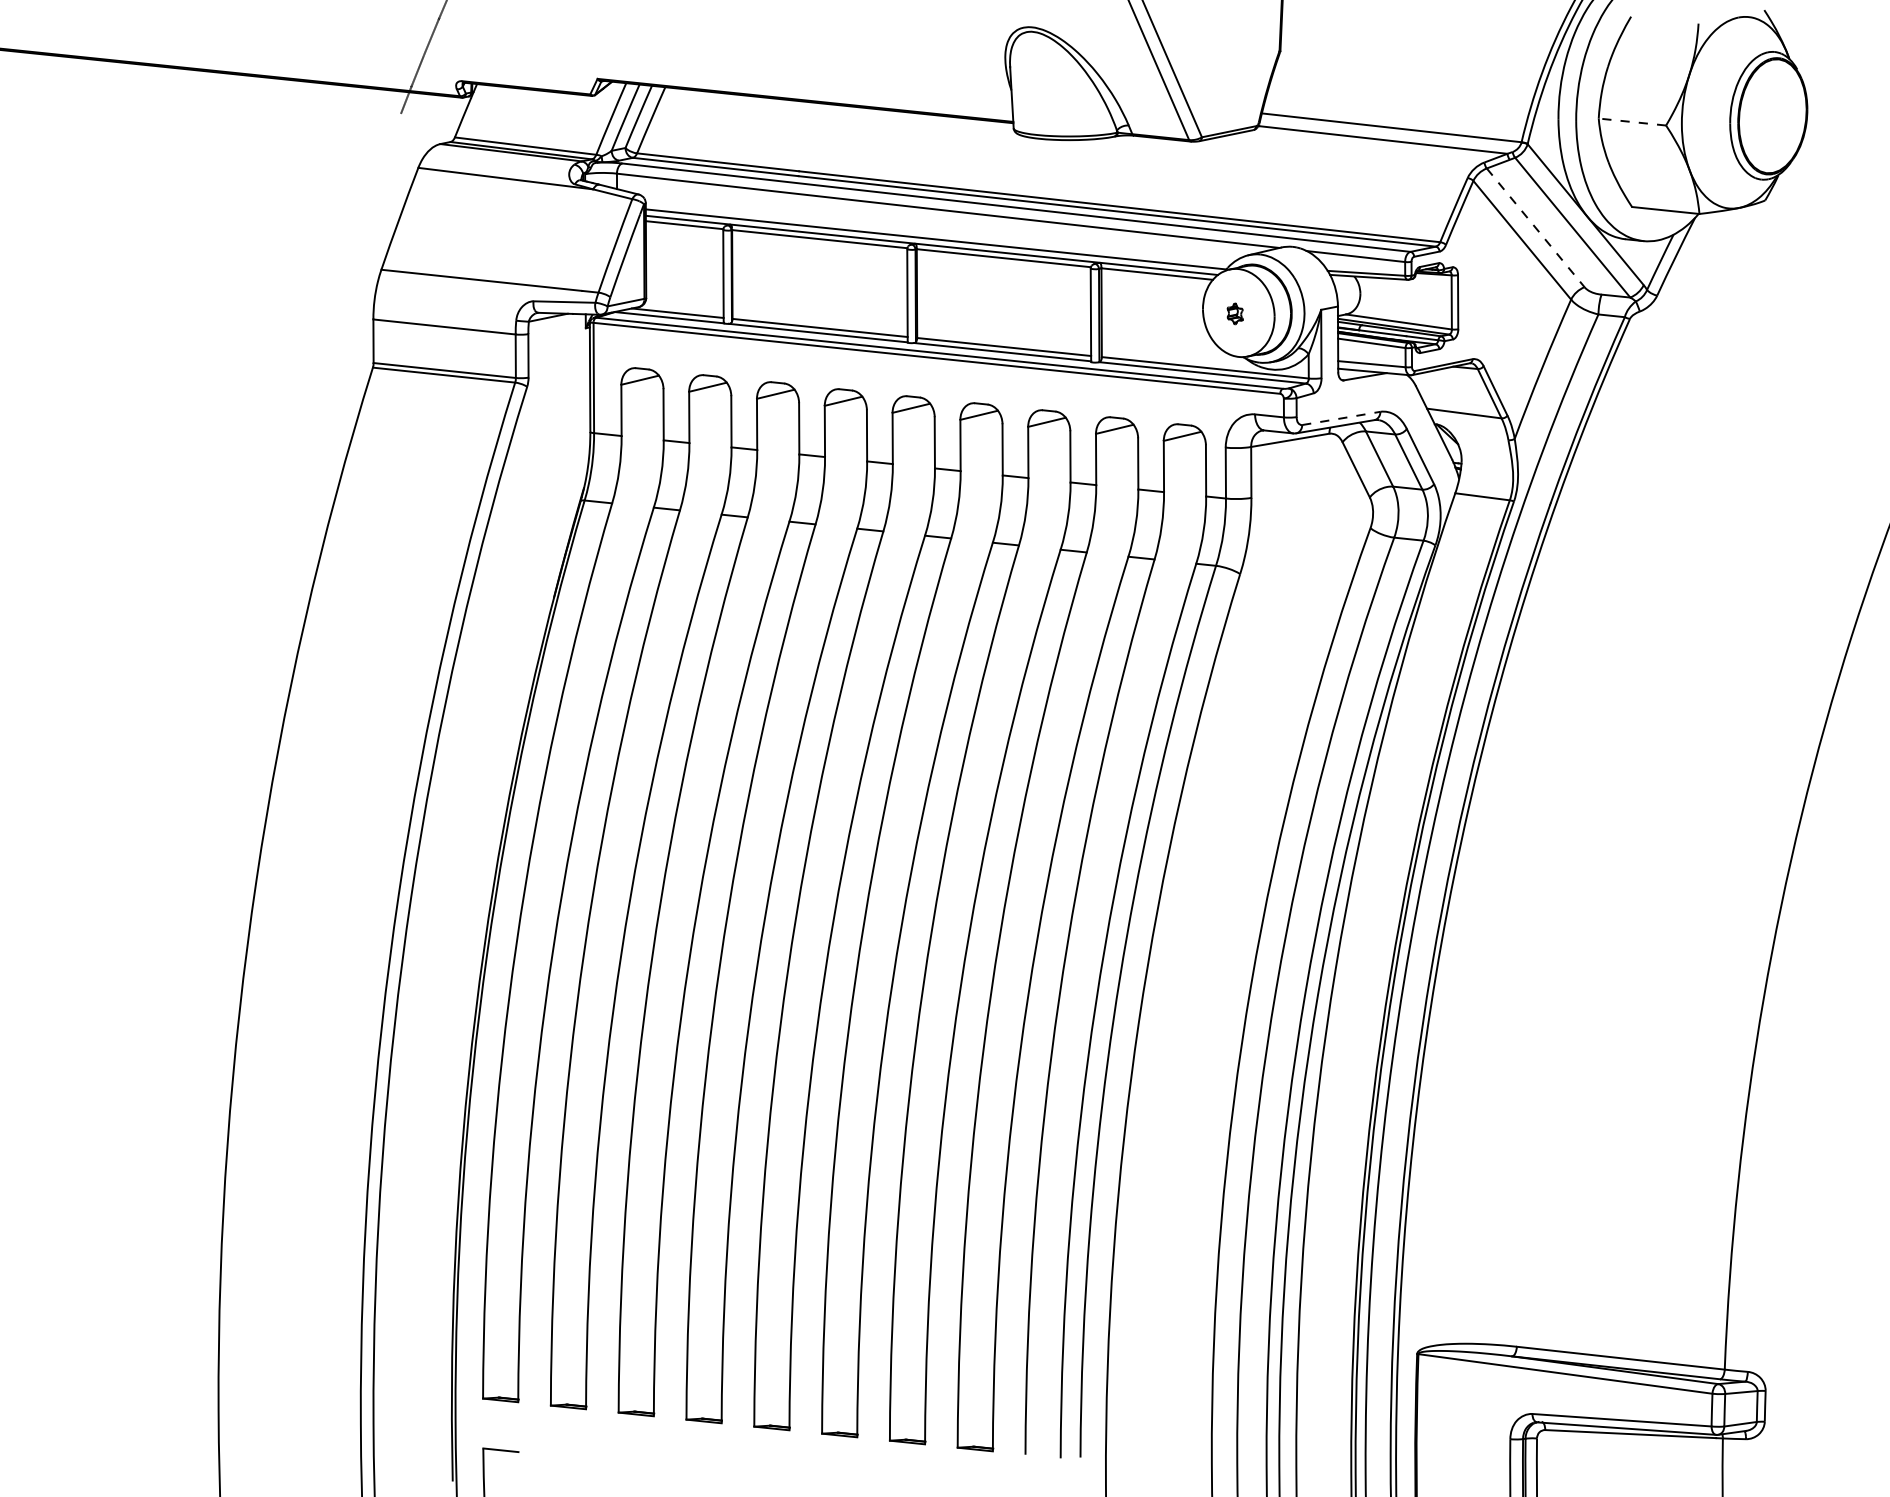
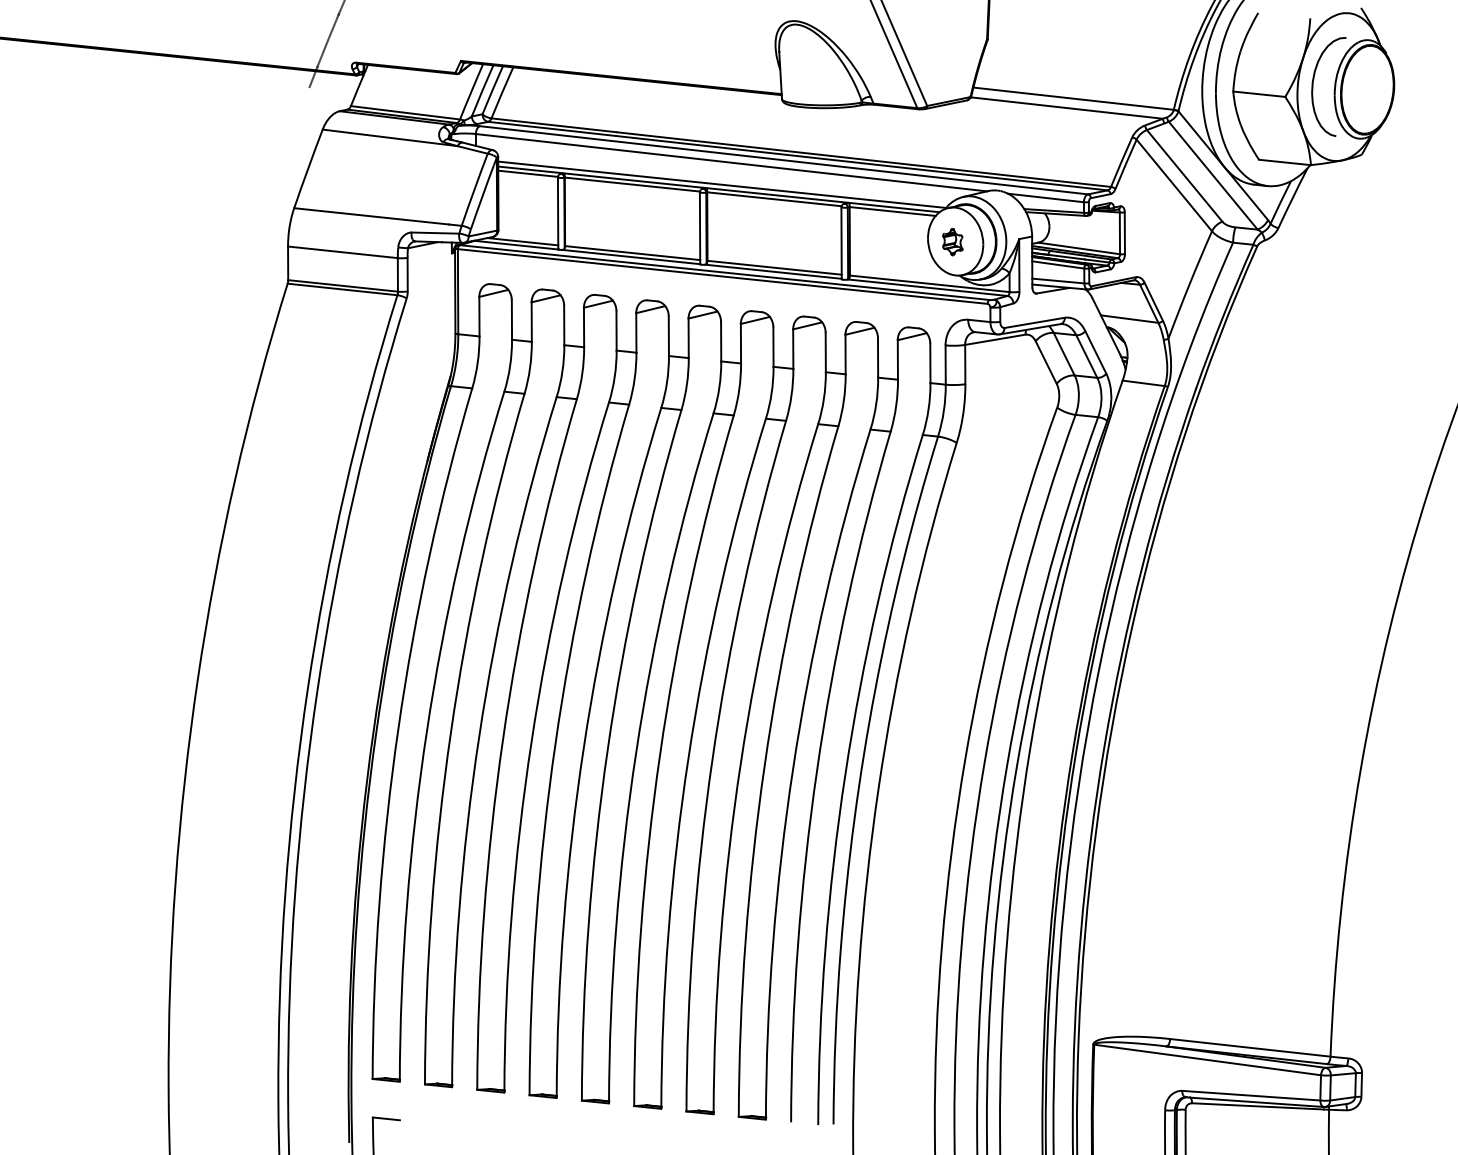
part: (1702, 112) -> (1313, 86), added
line: (1631, 122) -> (1258, 94), dashed -> solid
line: (1535, 228) -> (1184, 176), dashed -> solid
part: (1234, 314) -> (952, 242), size x1.67
line: (1341, 417) -> (1034, 322), dashed -> solid

